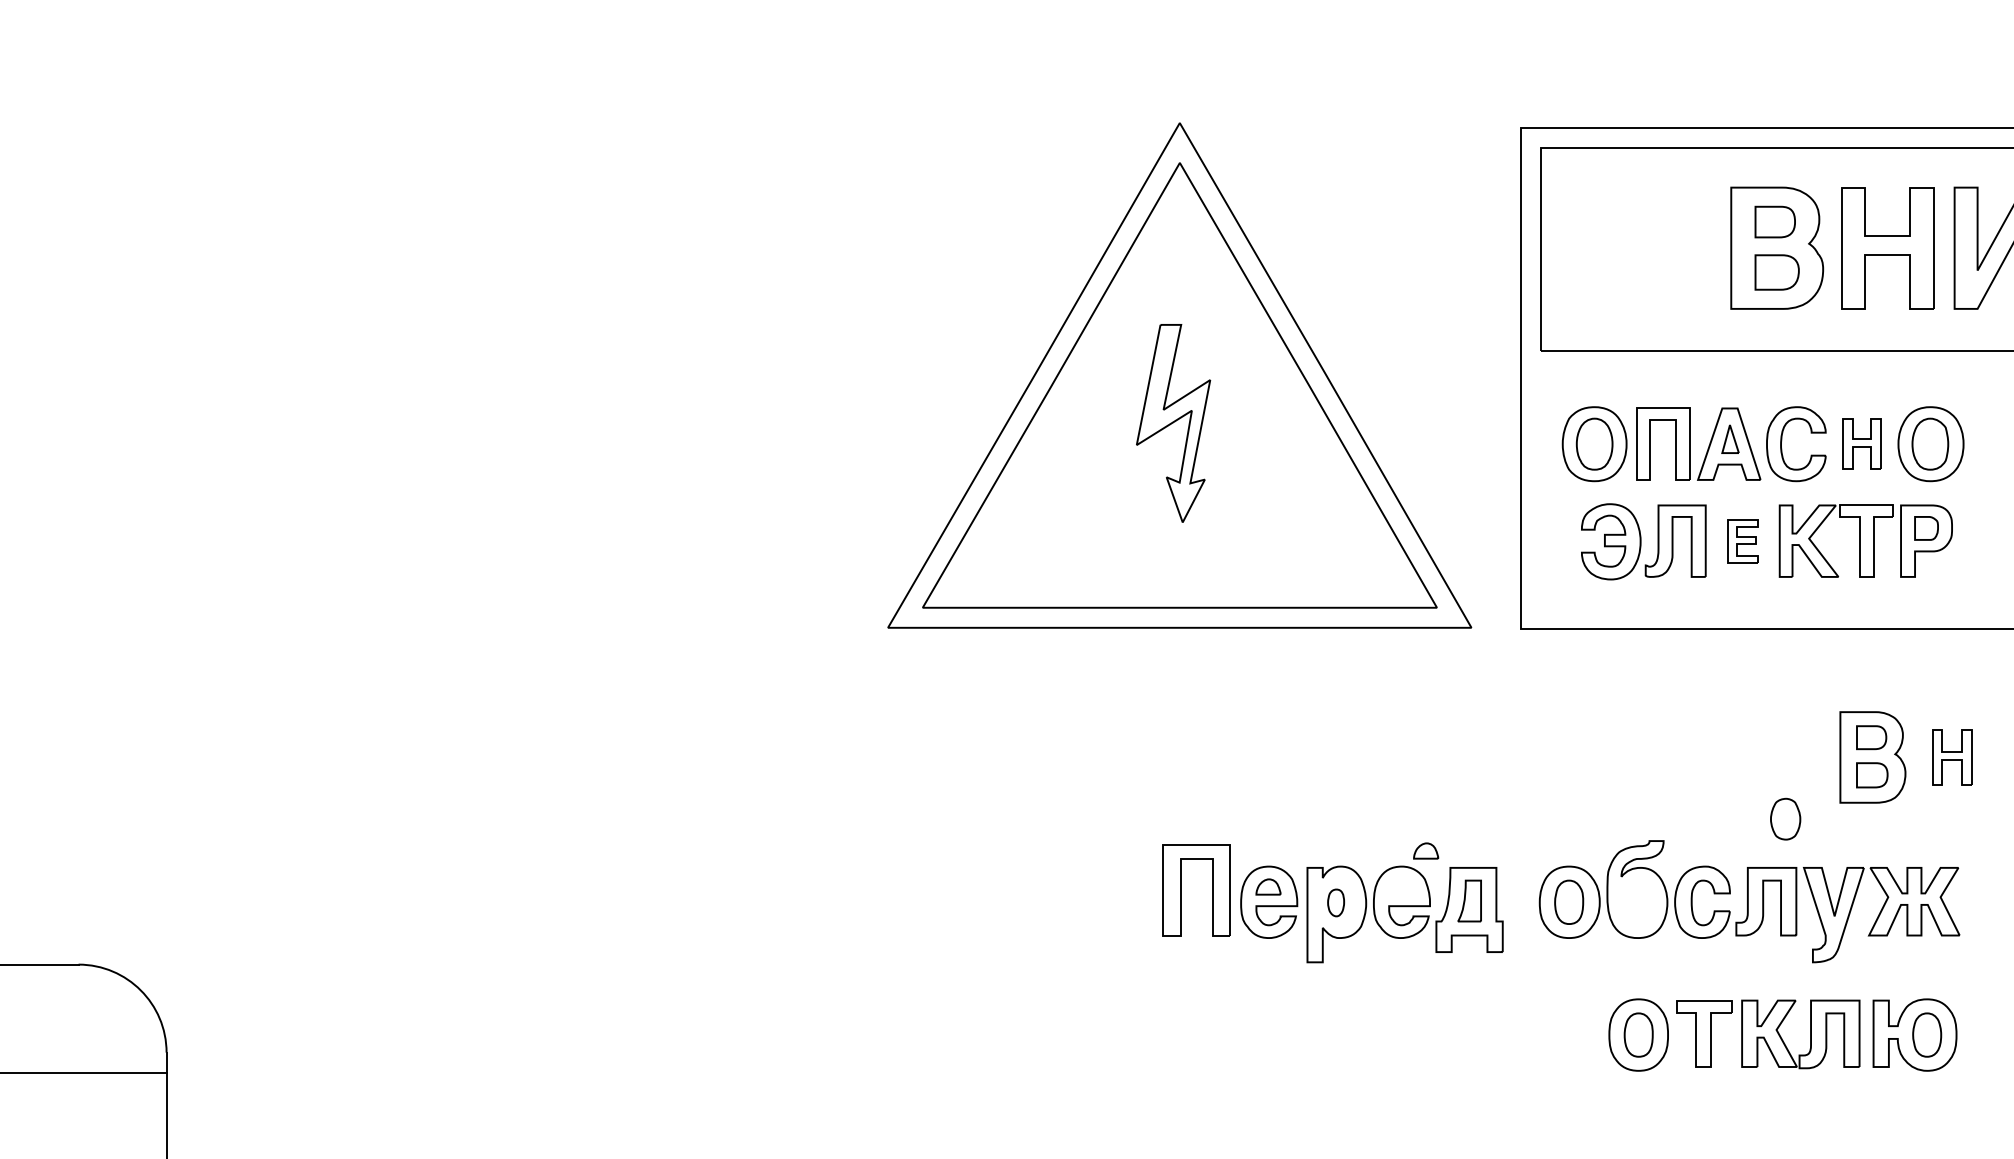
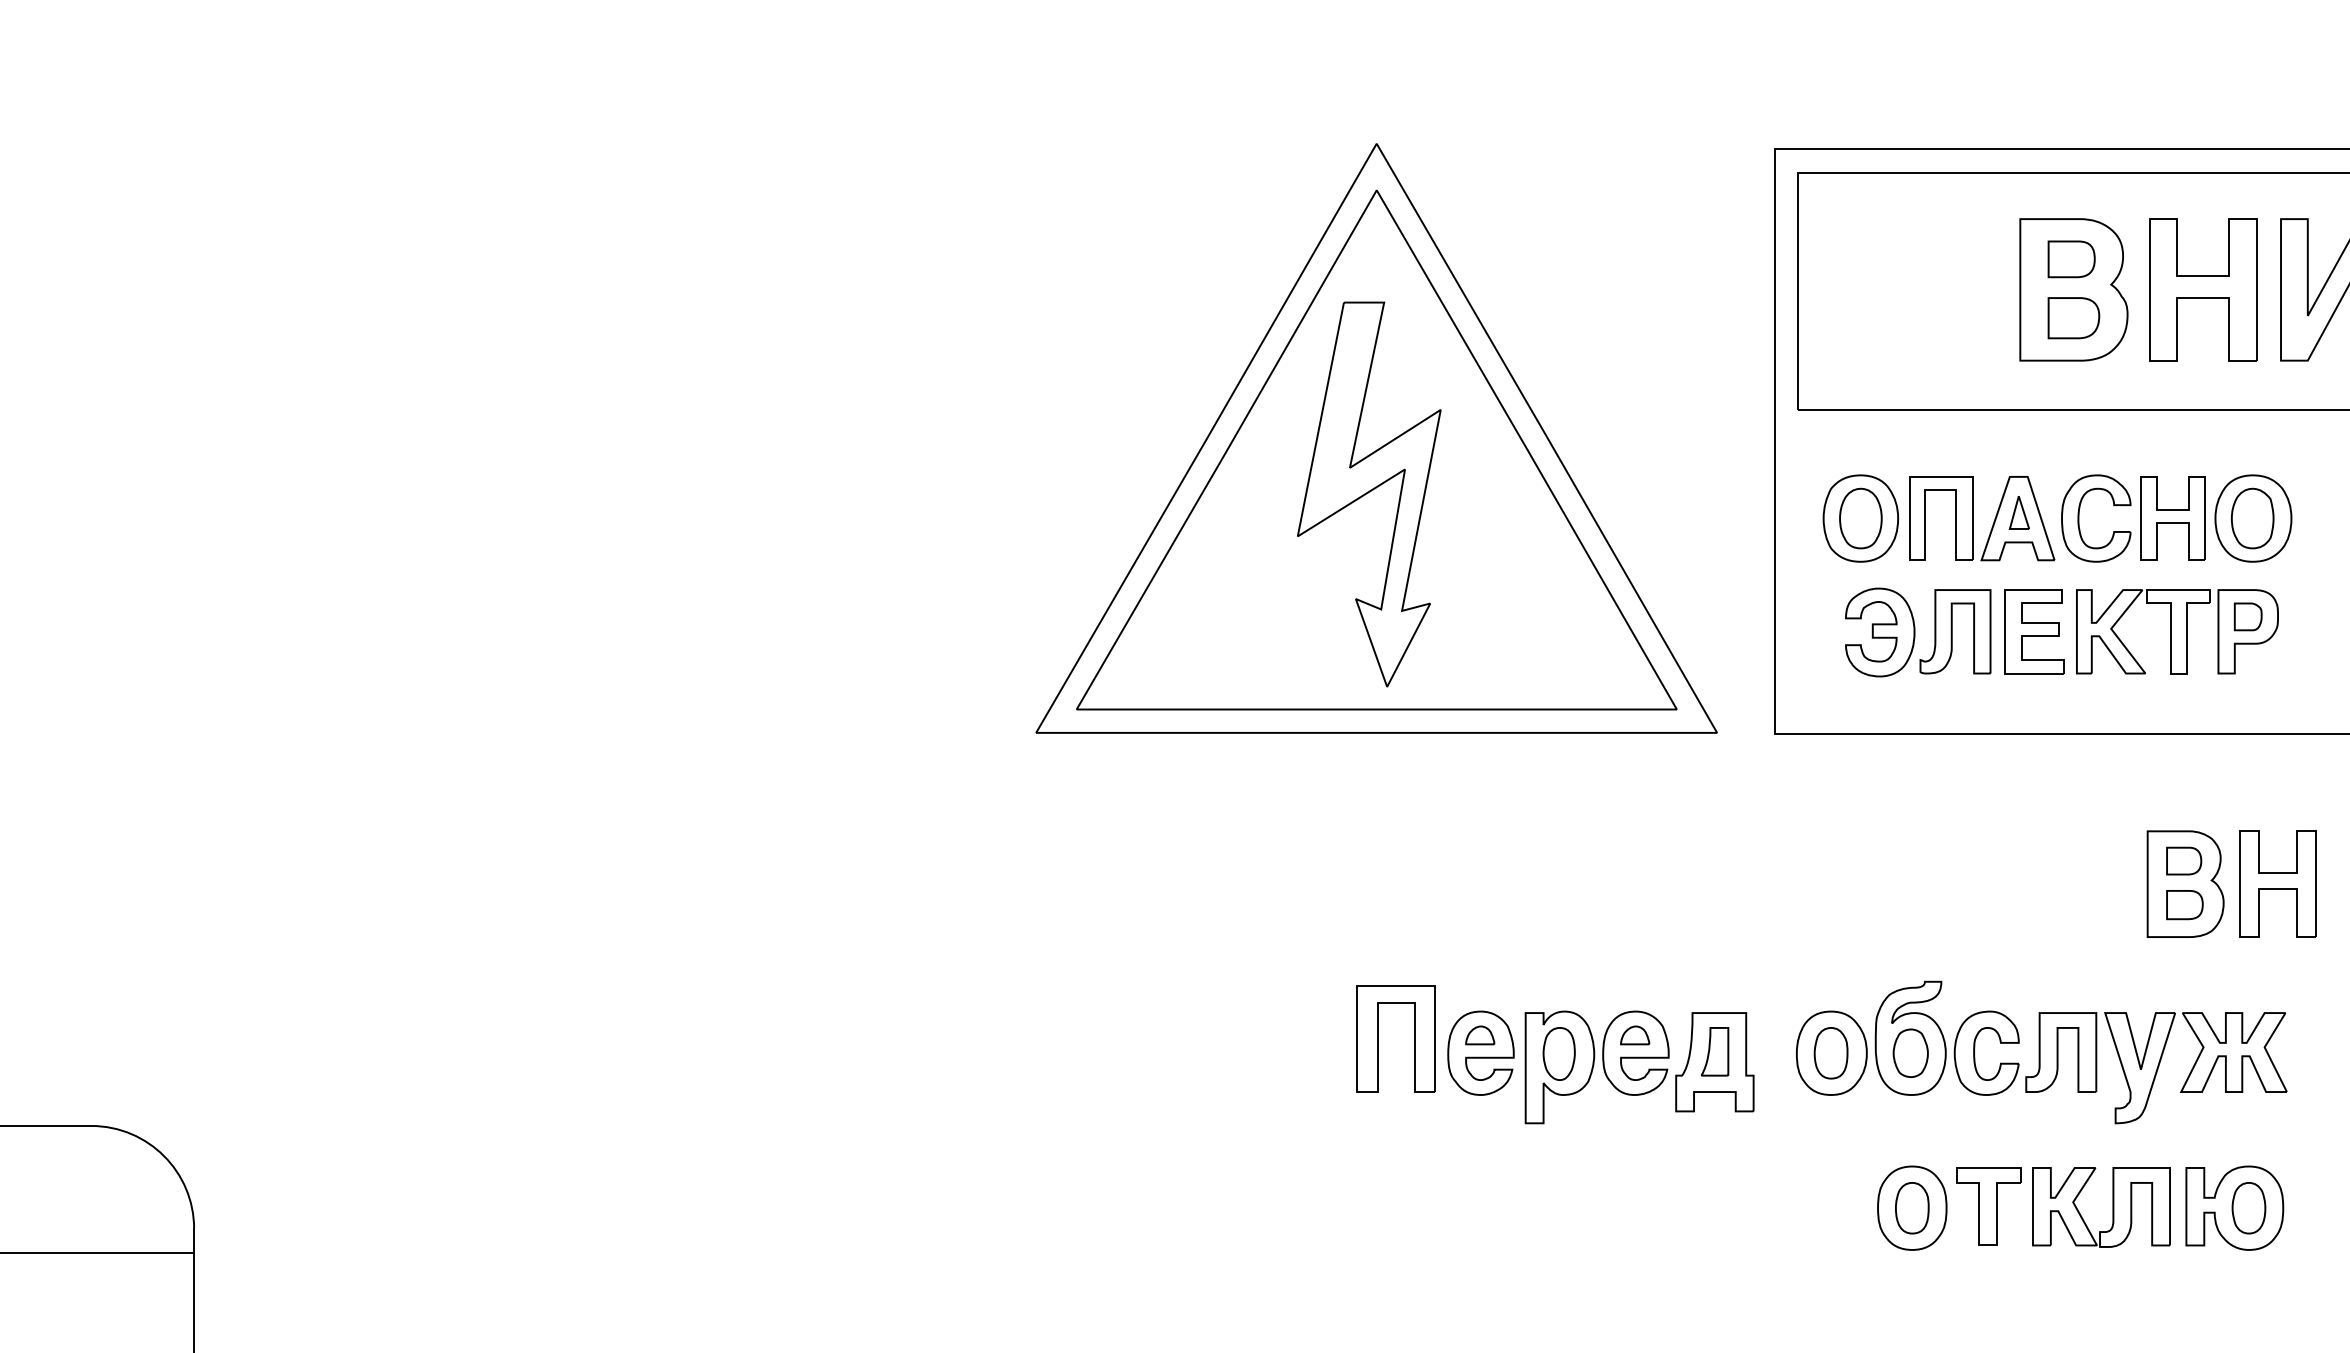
part: (1173, 423) -> (1369, 494), size x1.67
part: (1861, 444) -> (2172, 518), size x1.43
part: (1743, 540) -> (2034, 631), size x1.67
part: (1951, 756) -> (2277, 883), size x1.67
part: (1785, 818) -> (1910, 1052), moved
part: (1426, 851) -> (1635, 1035), moved
part: (1335, 902) -> (1558, 1053), size x1.67

